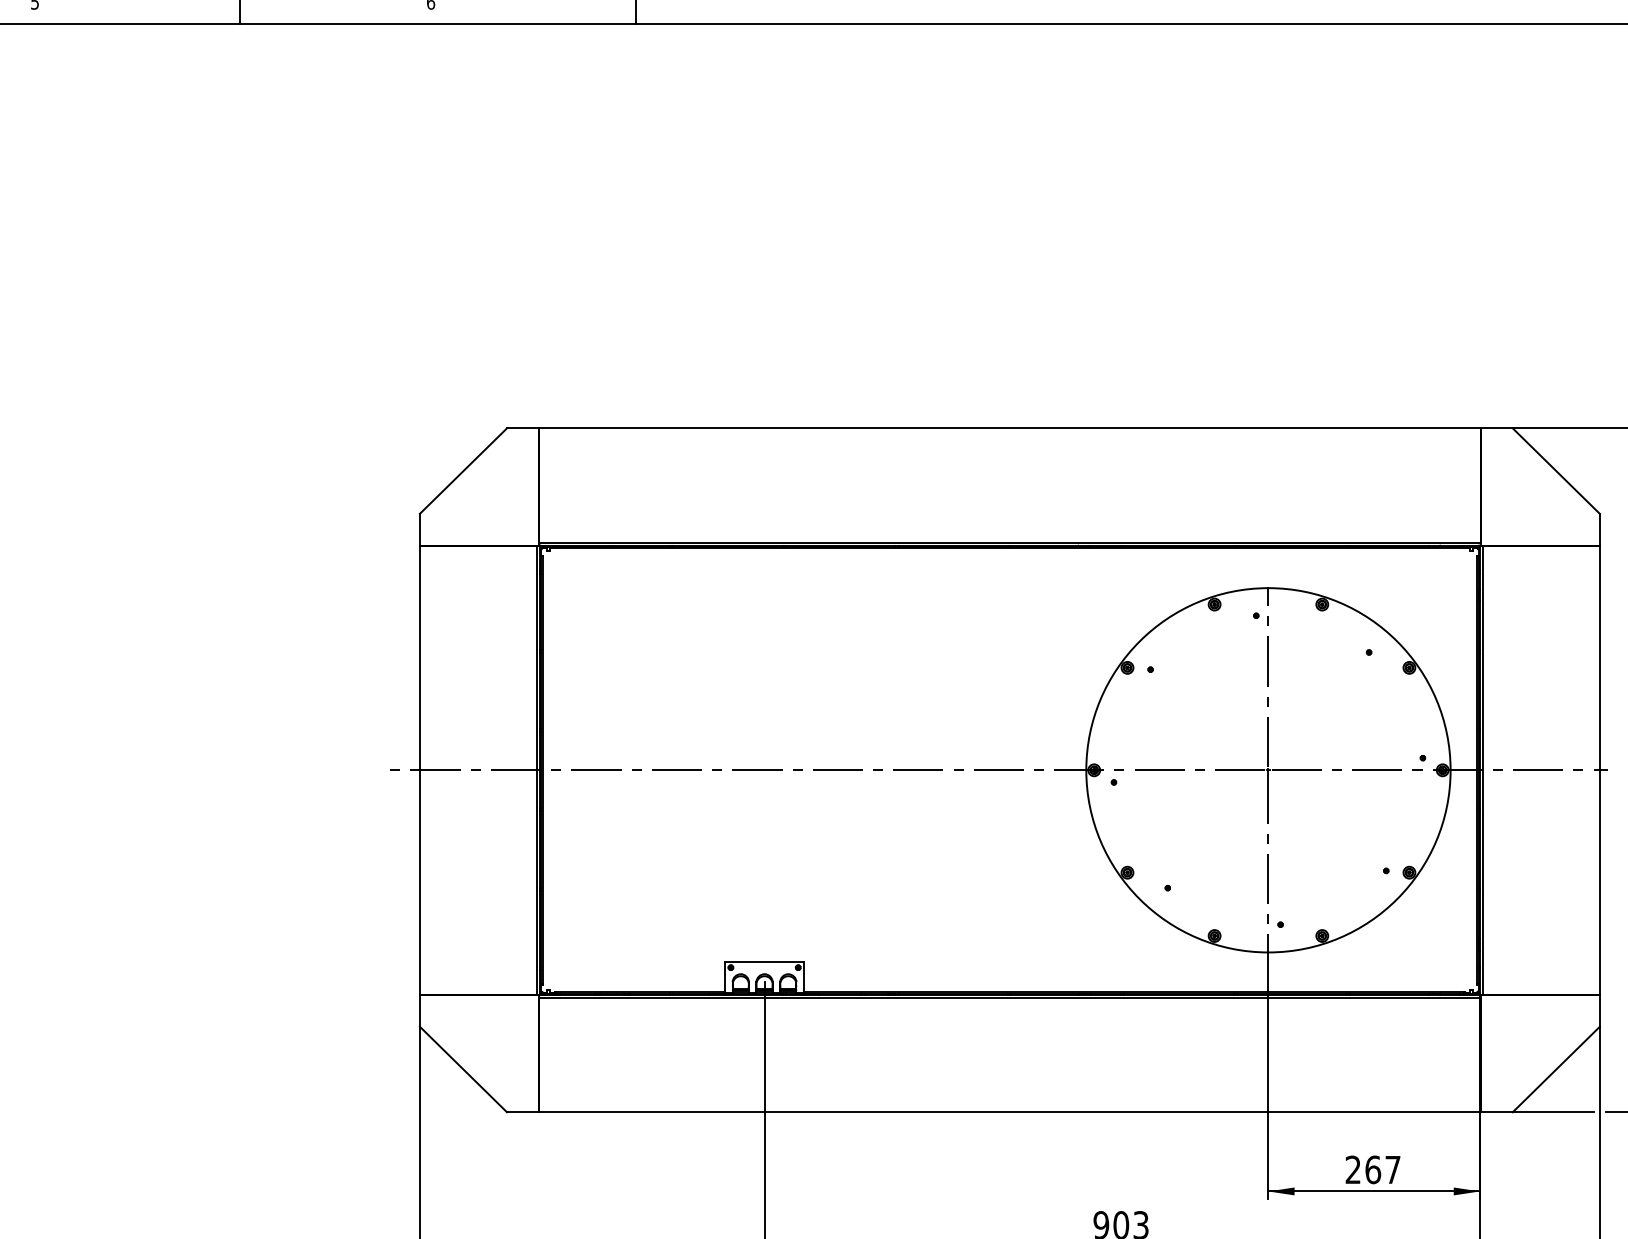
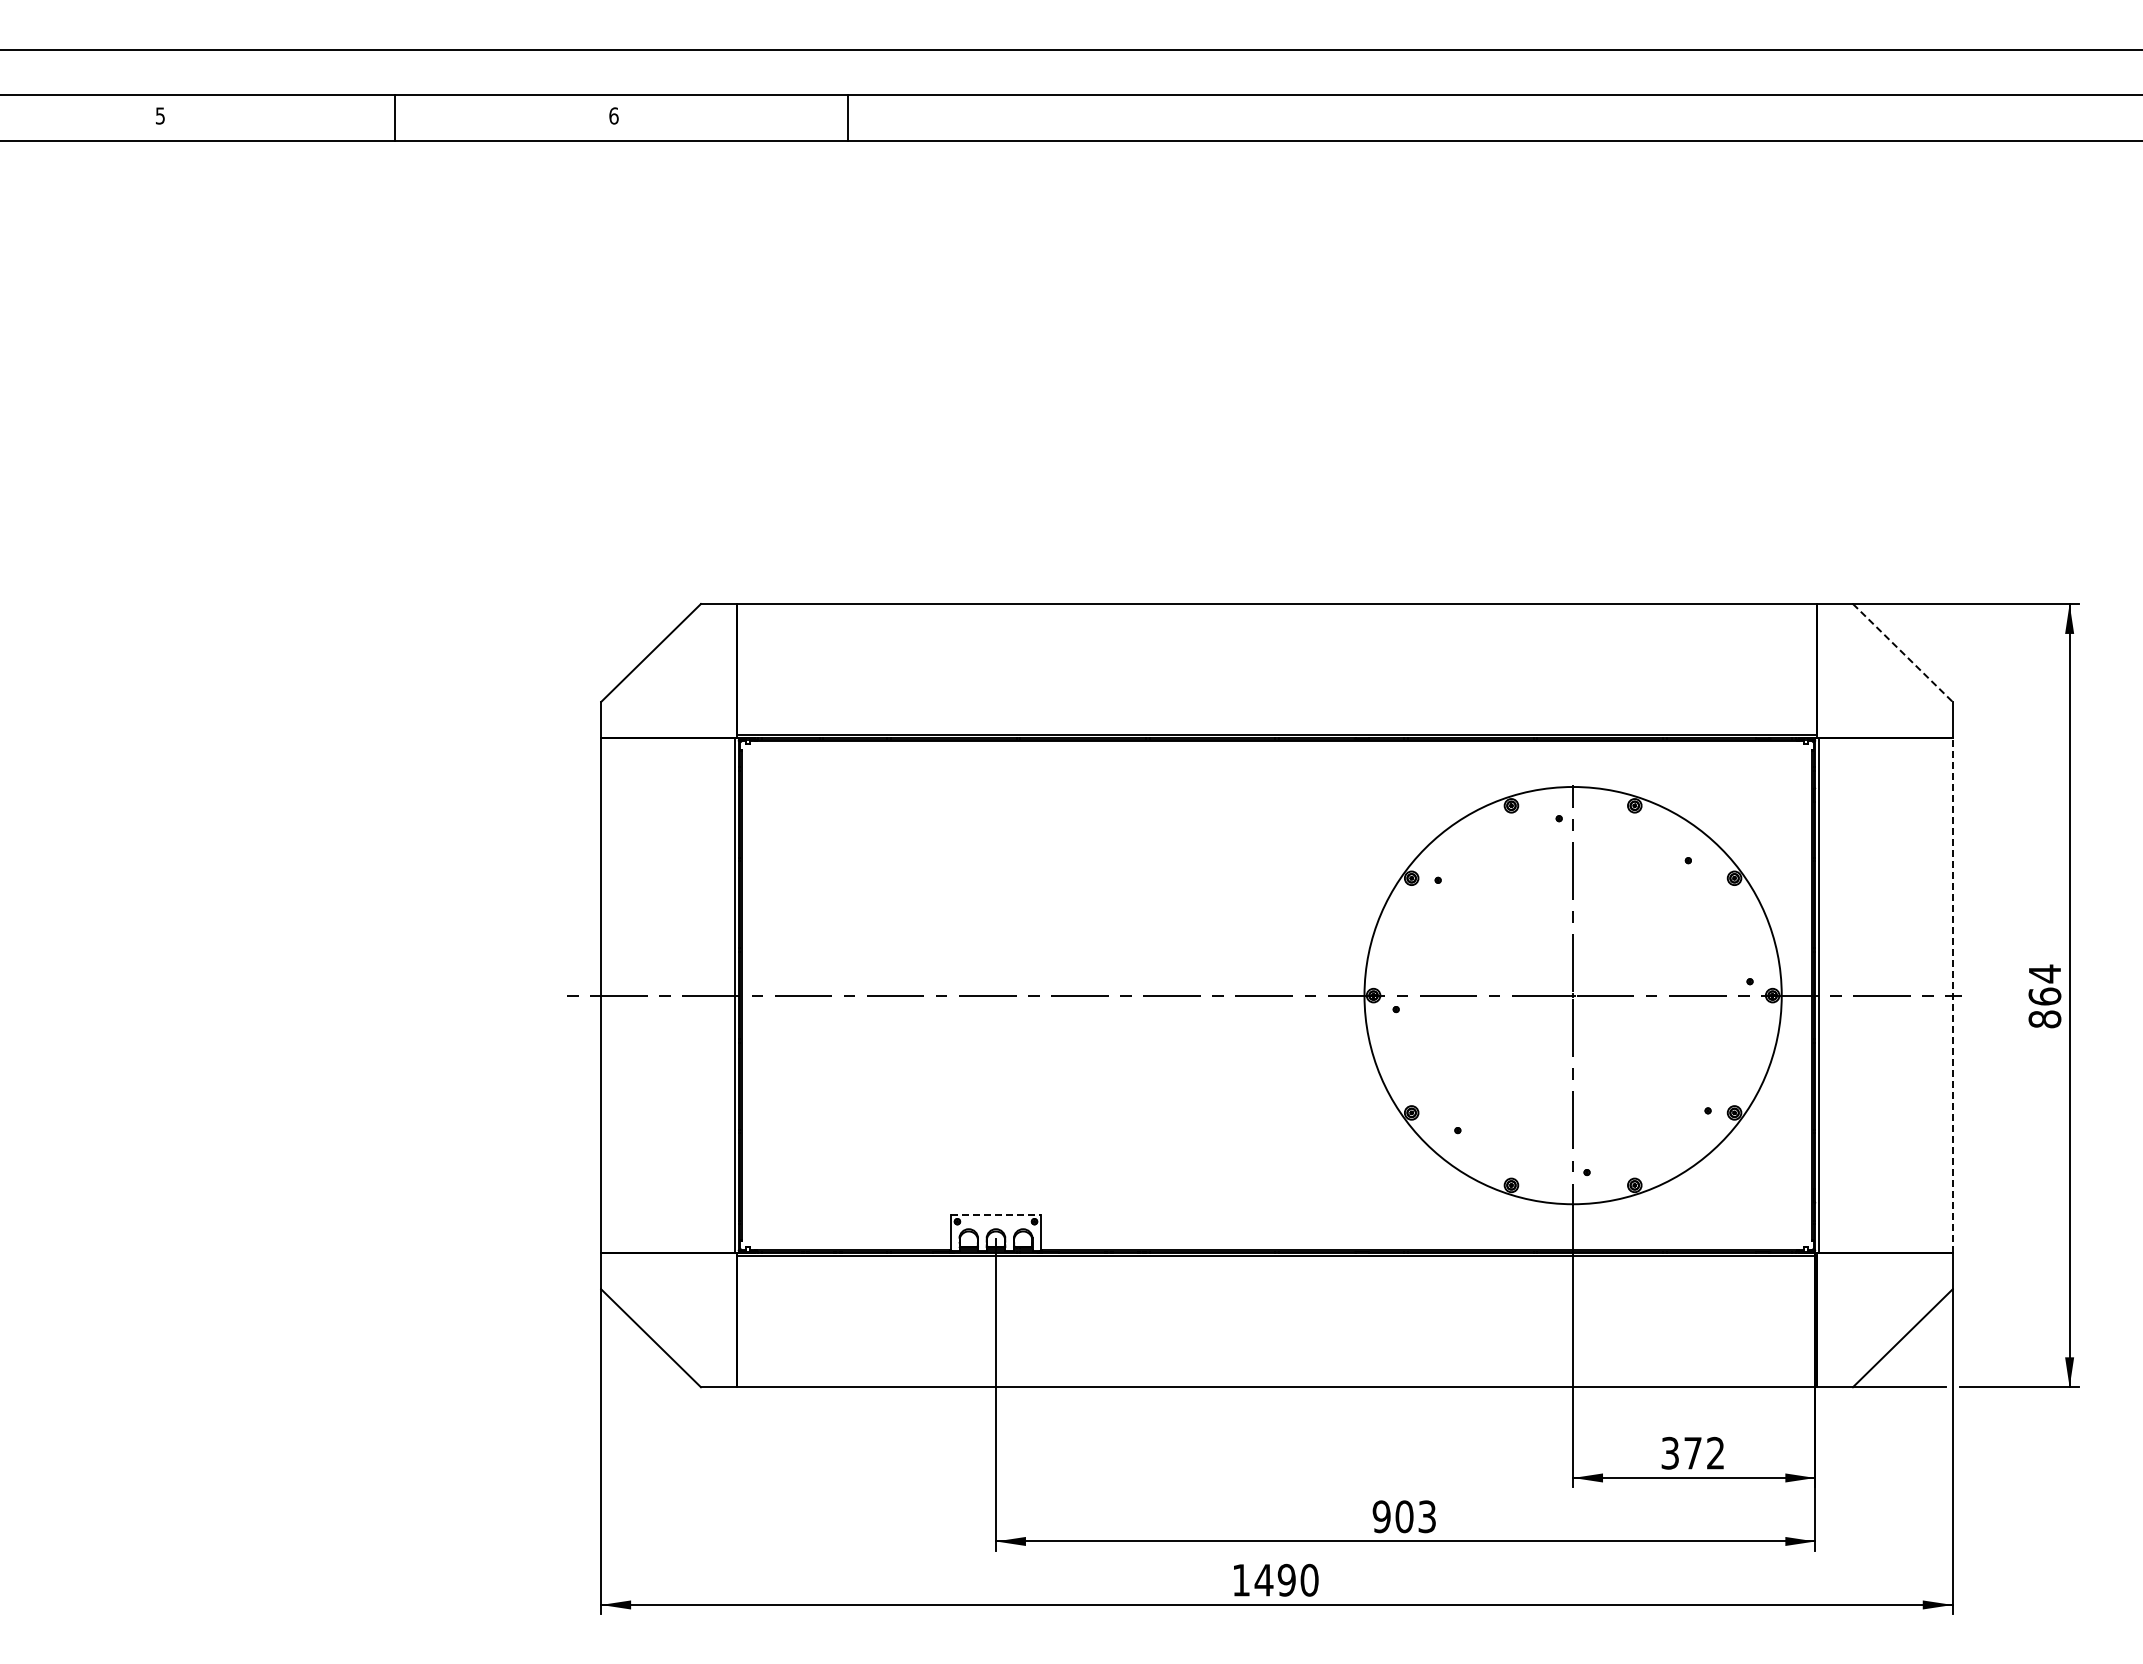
line: (1556, 470) -> (1902, 652), solid -> dashed
line: (1599, 770) -> (1952, 995), solid -> dashed
line: (765, 961) -> (996, 1214), solid -> dashed
text: (1372, 1169) -> (1692, 1452), 267 -> 372

